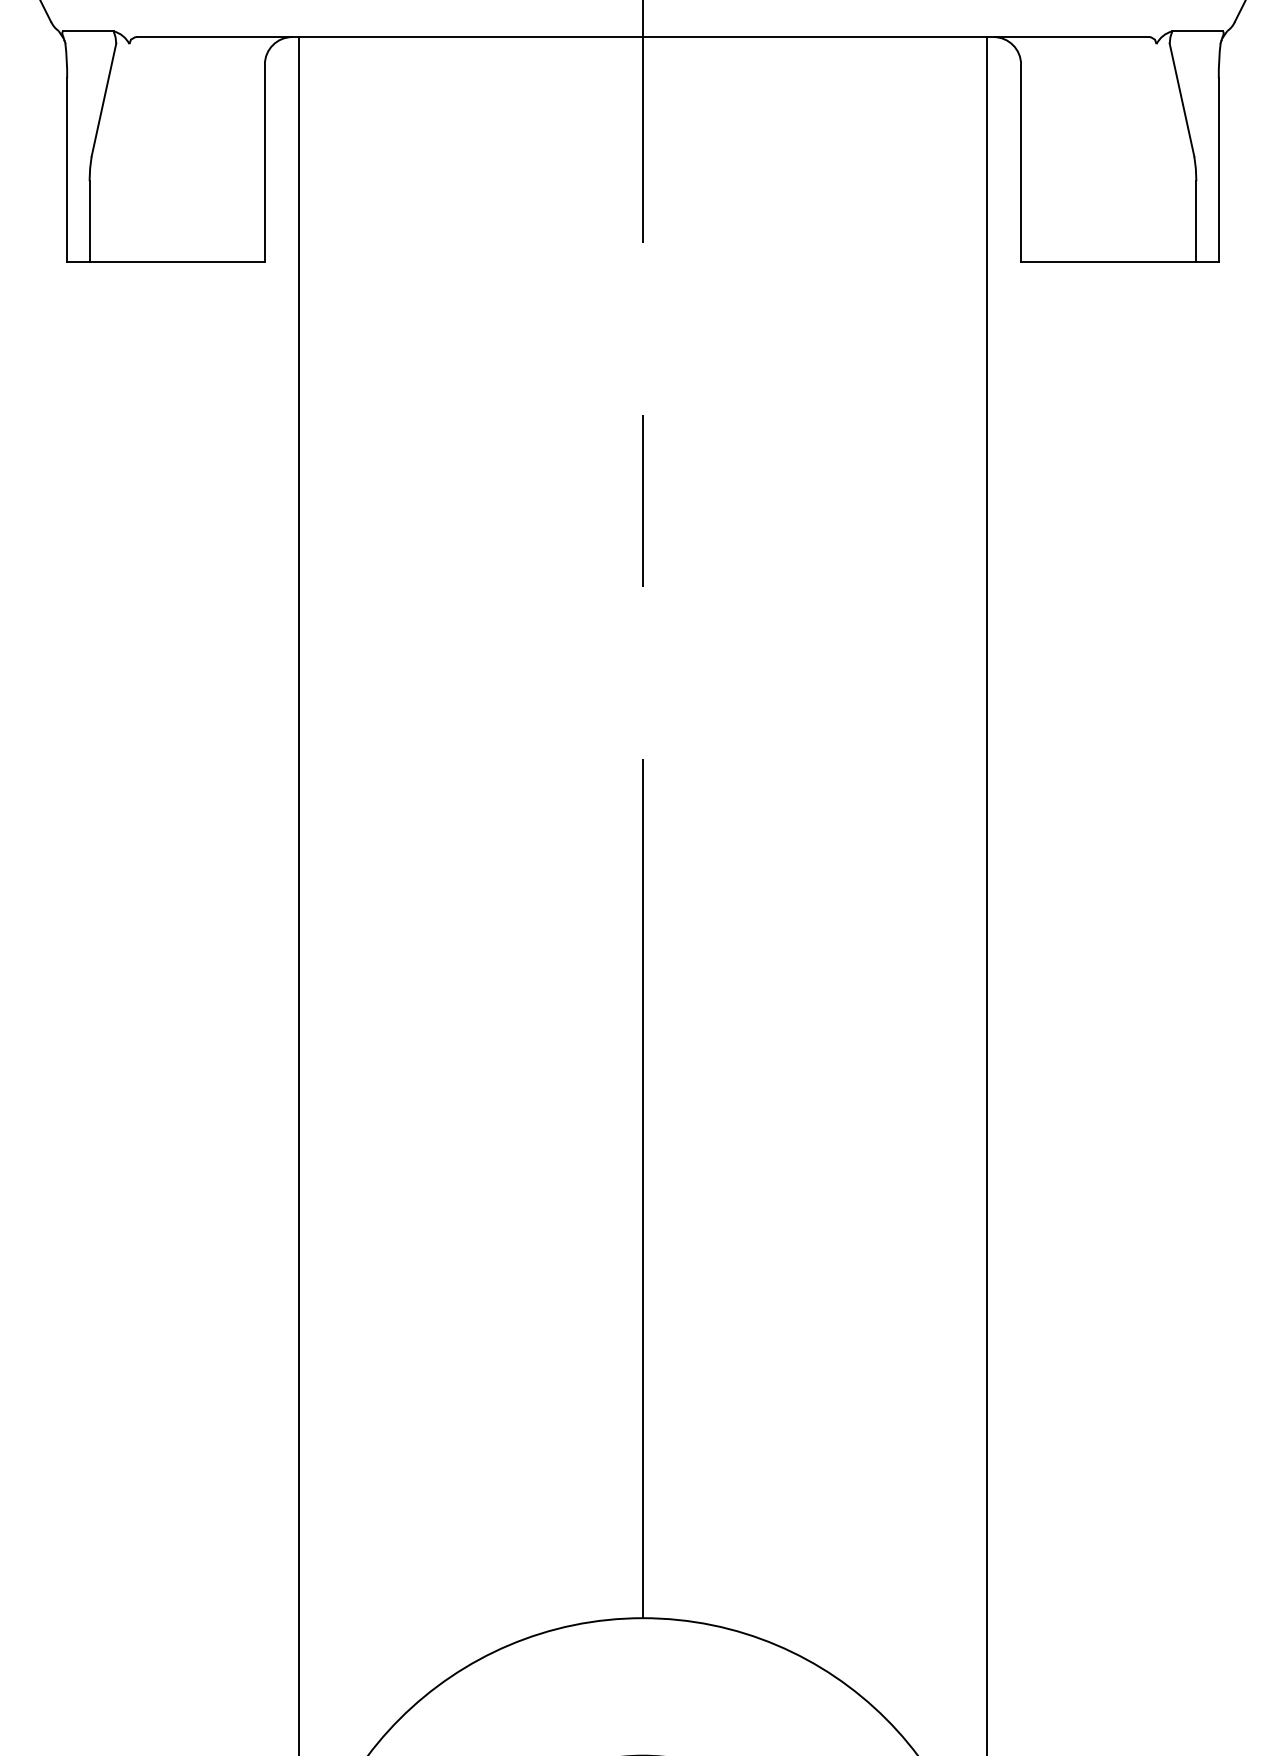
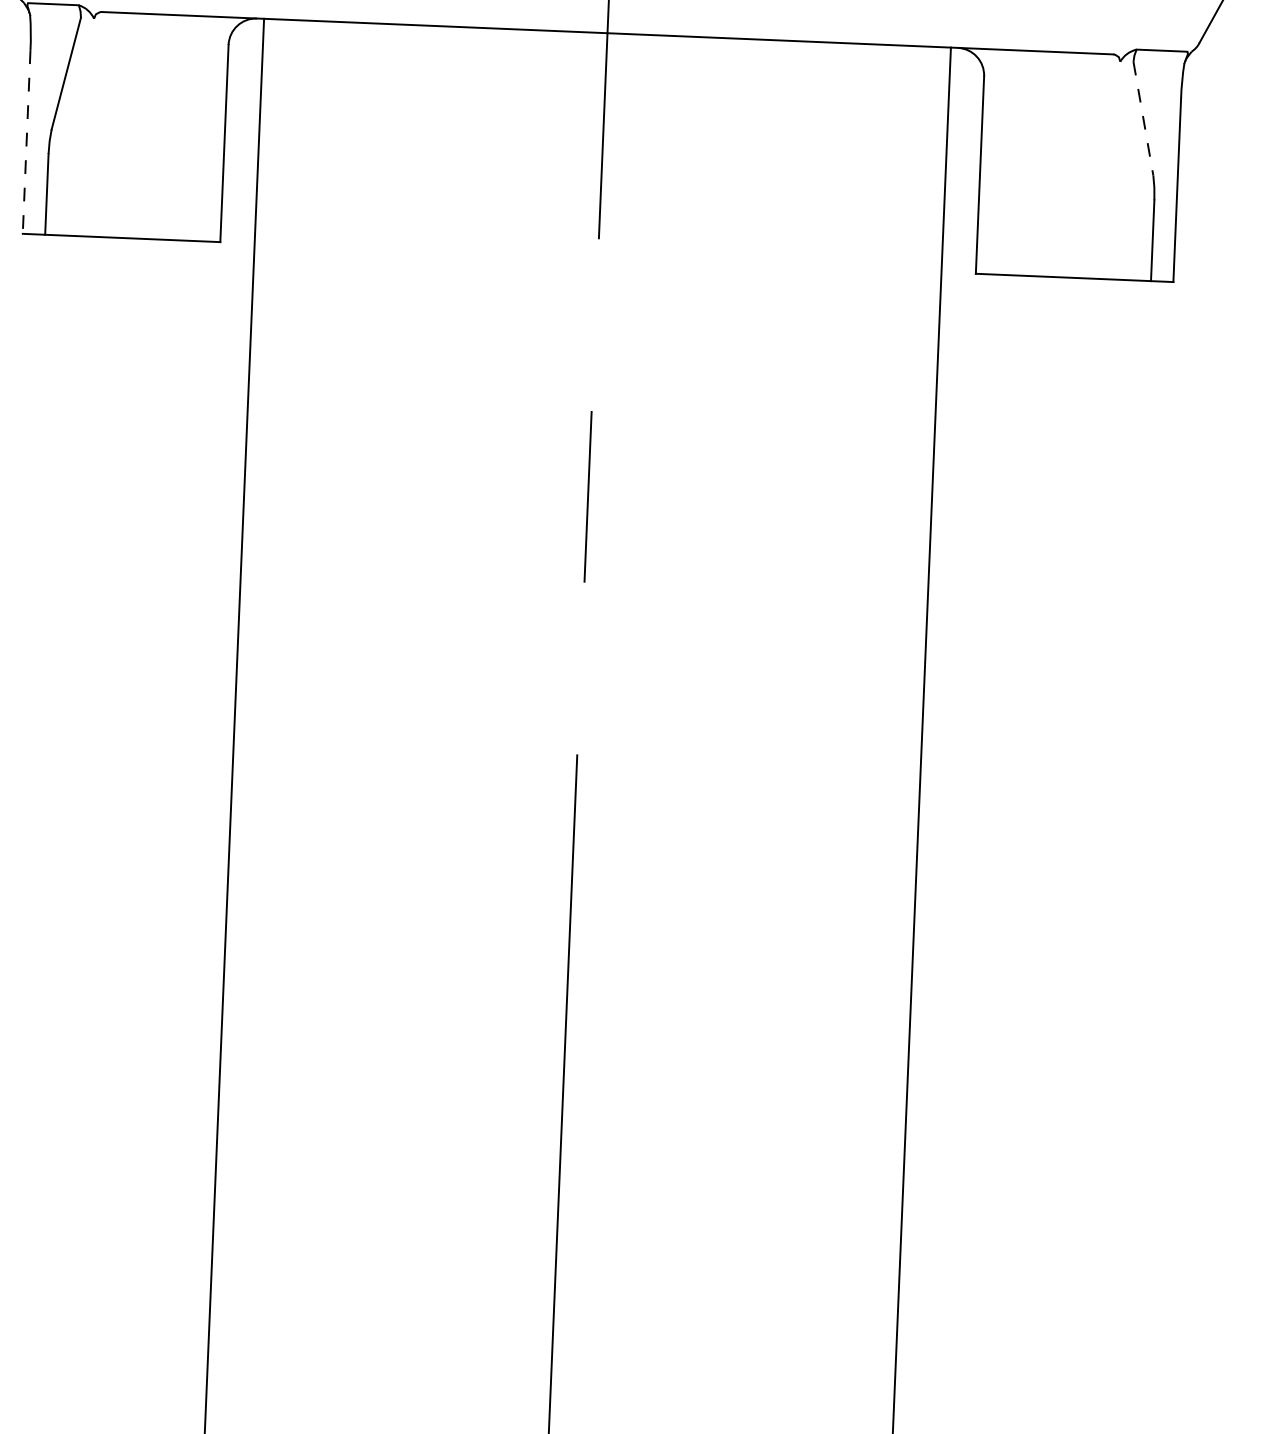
line: (1182, 100) -> (1143, 119), solid -> dashed
line: (67, 170) -> (26, 142), solid -> dashed

